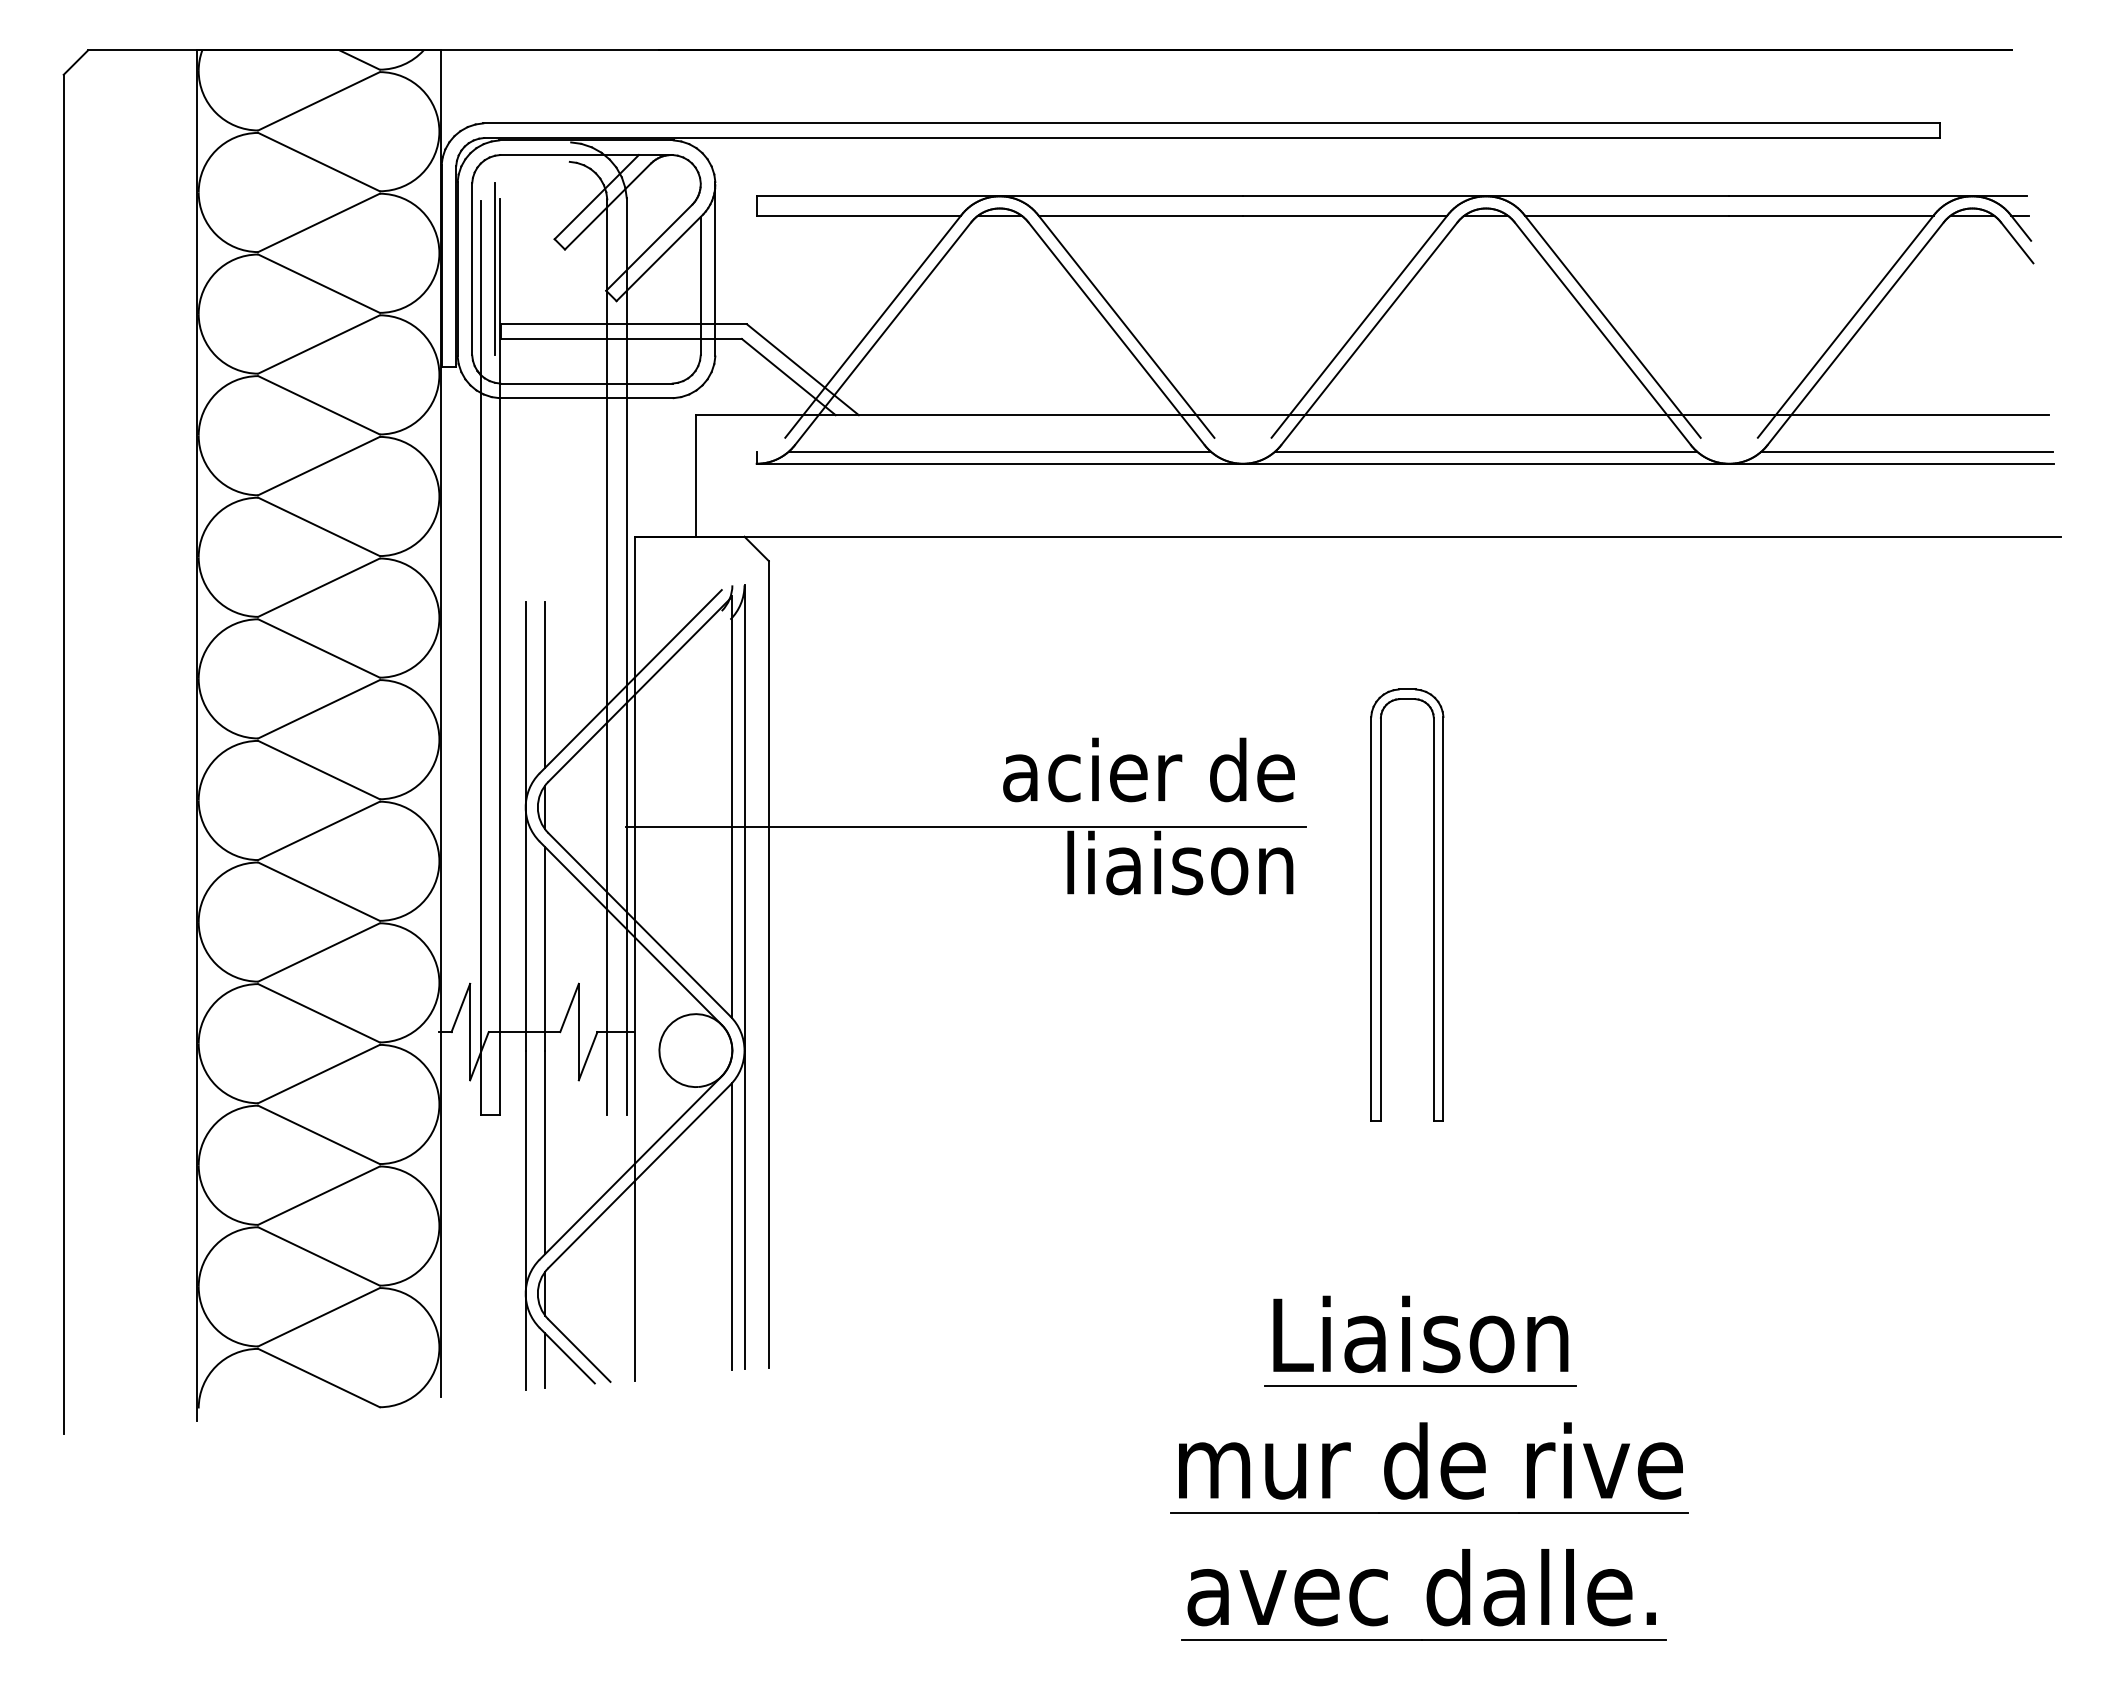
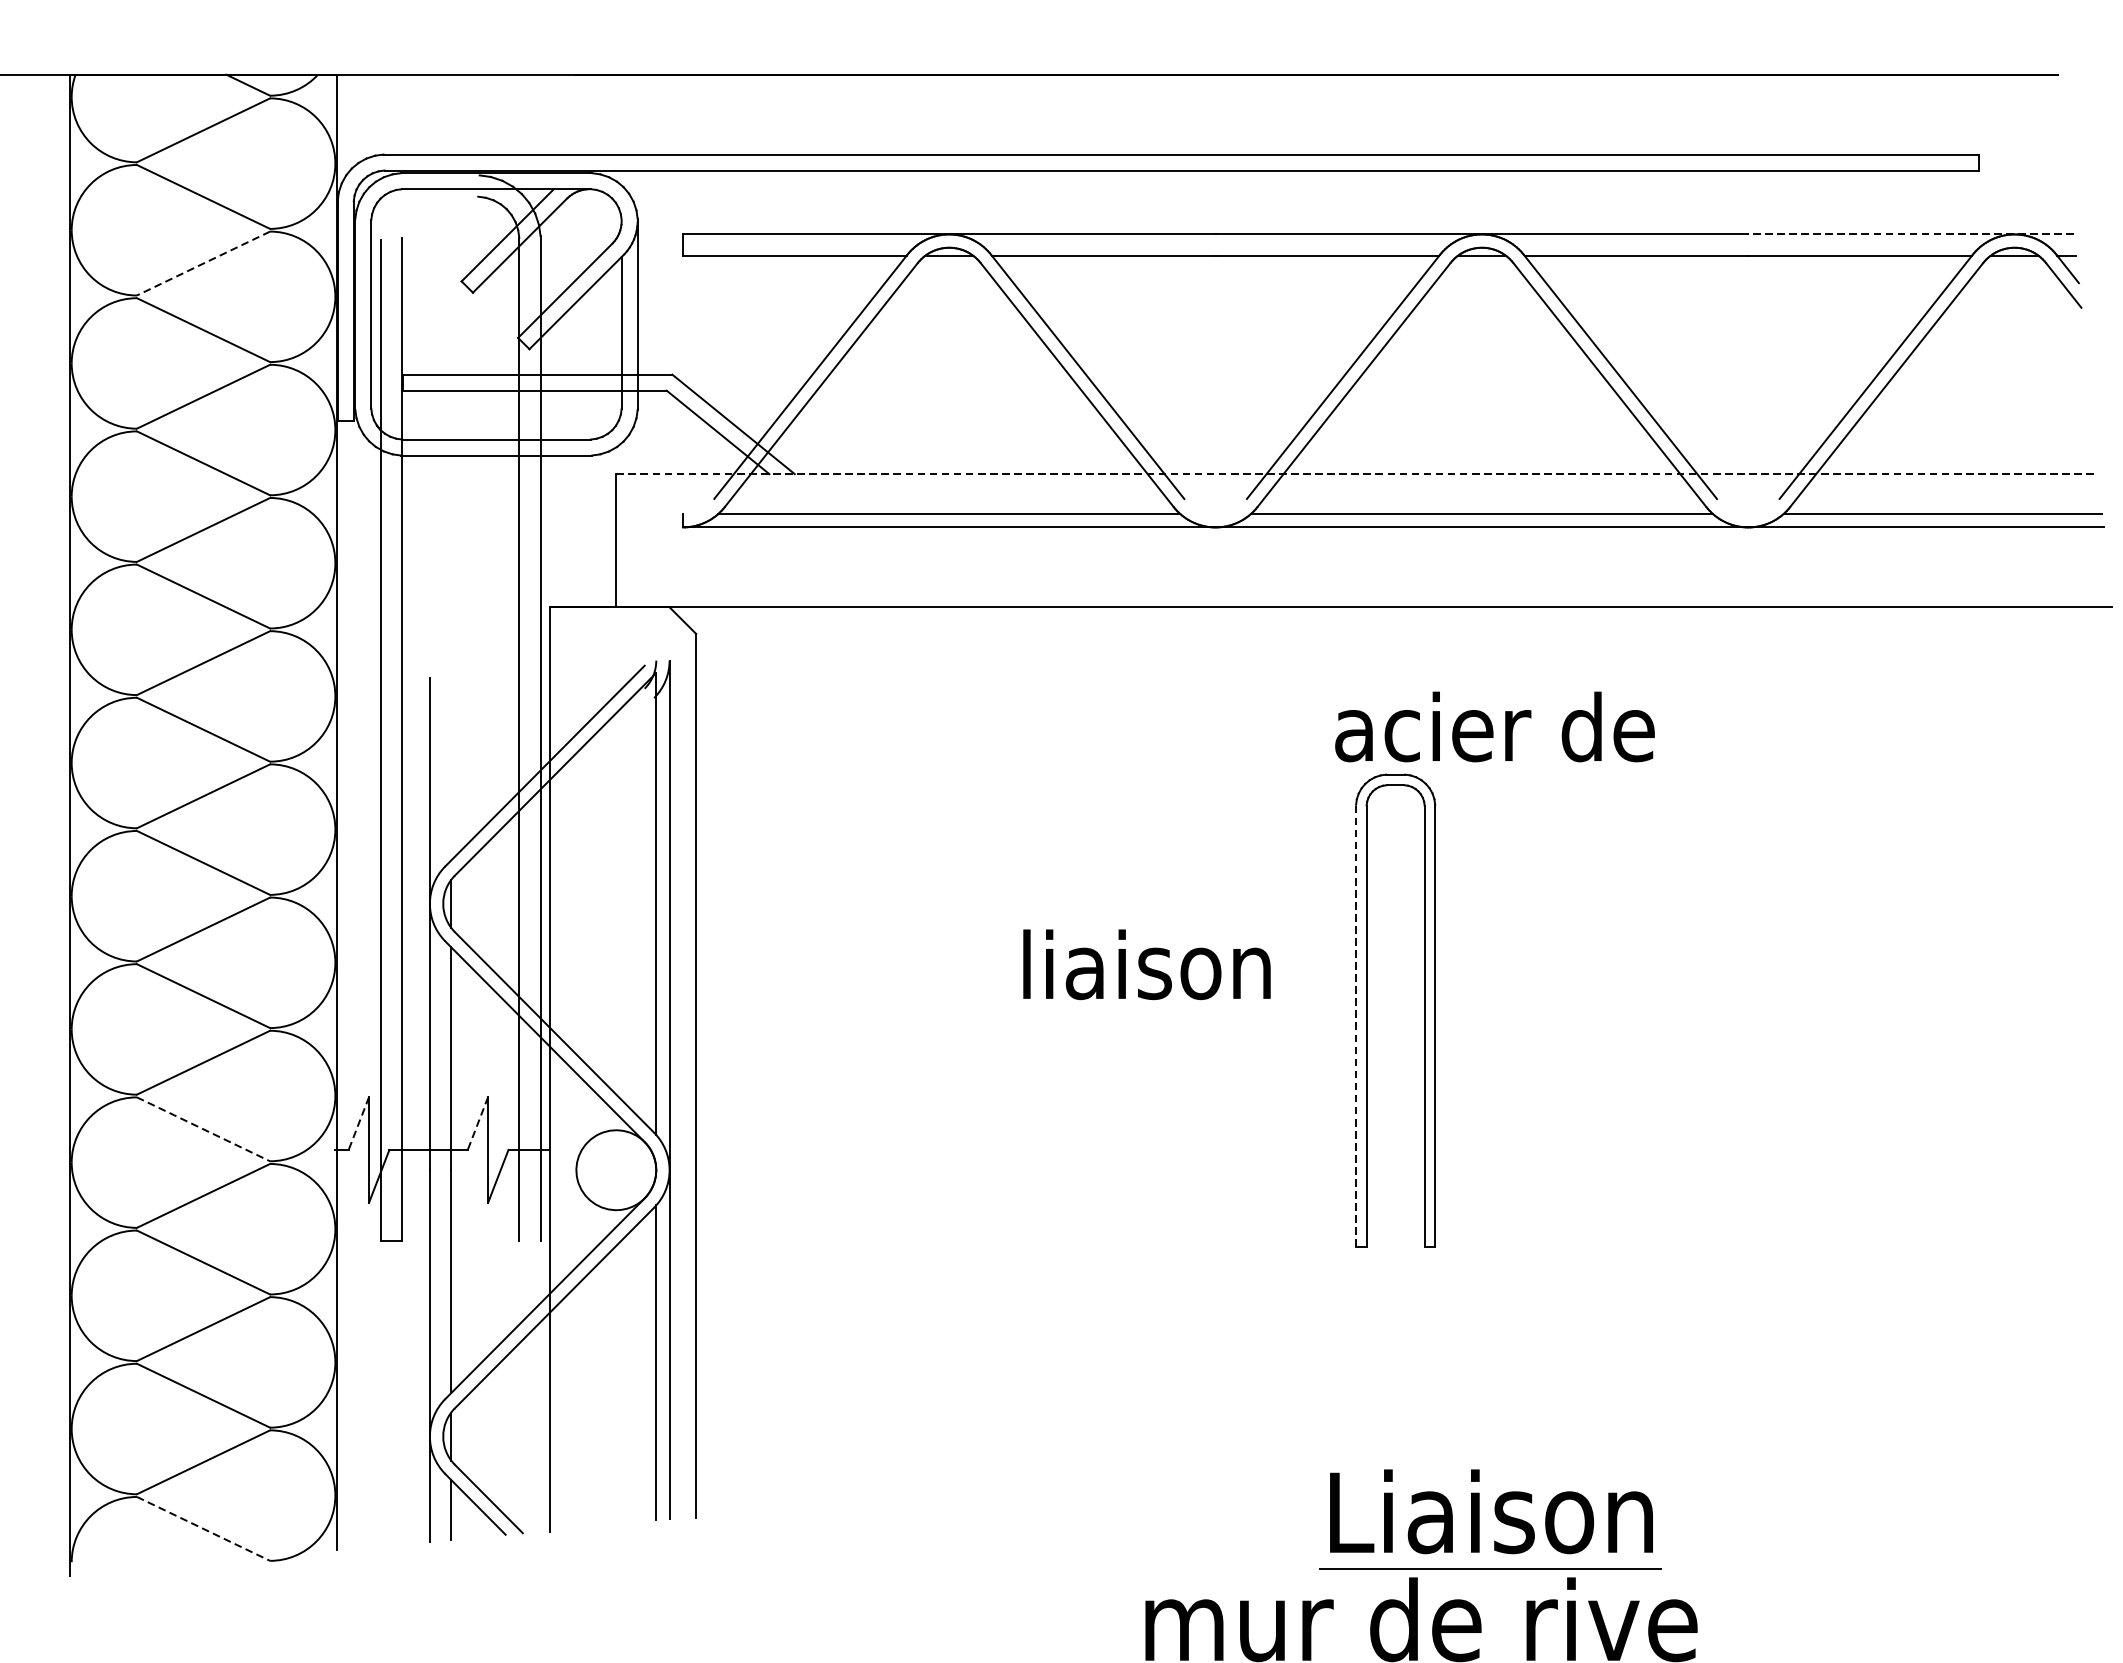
line: (1877, 196) -> (1910, 234), solid -> dashed
line: (318, 223) -> (202, 264), solid -> dashed
line: (495, 269) -> (396, 314), removed
line: (1372, 415) -> (1357, 474), solid -> dashed
line: (545, 684) -> (451, 769), removed
text: (1148, 769) -> (1494, 726), moved
line: (965, 827) -> (911, 925), removed
line: (1371, 918) -> (1356, 1025), solid -> dashed
line: (460, 1007) -> (358, 1122), solid -> dashed
line: (569, 1007) -> (477, 1122), solid -> dashed
line: (319, 1013) -> (204, 1129), solid -> dashed
part: (1420, 1340) -> (1491, 1518), moved
line: (319, 1378) -> (204, 1529), solid -> dashed

